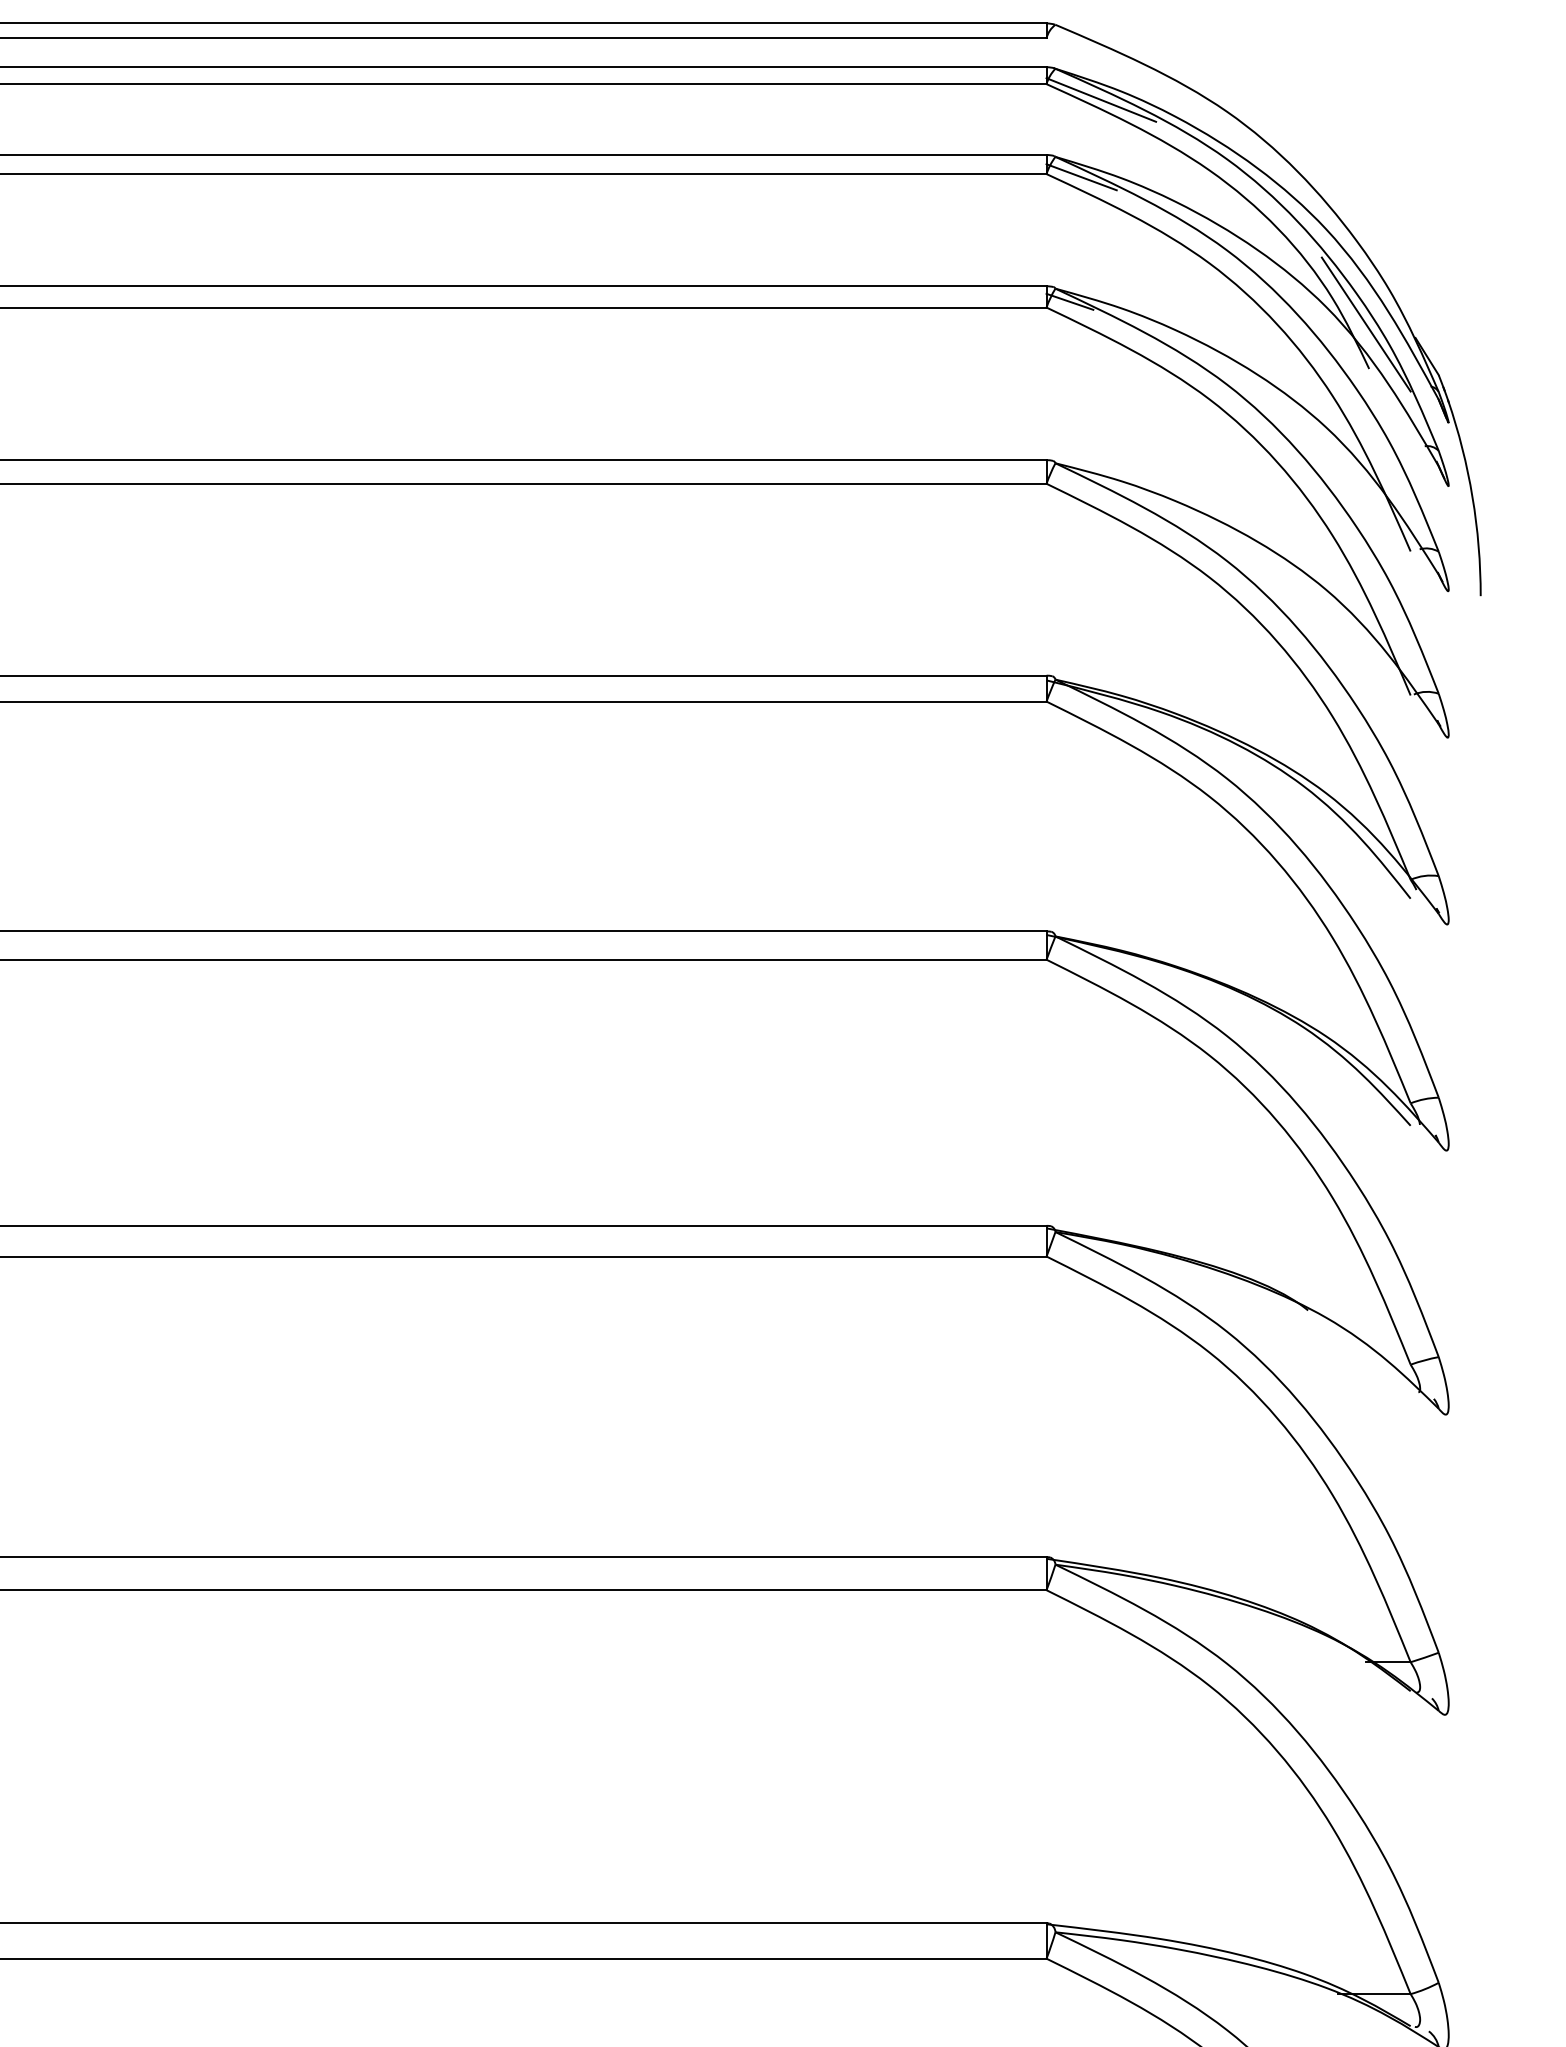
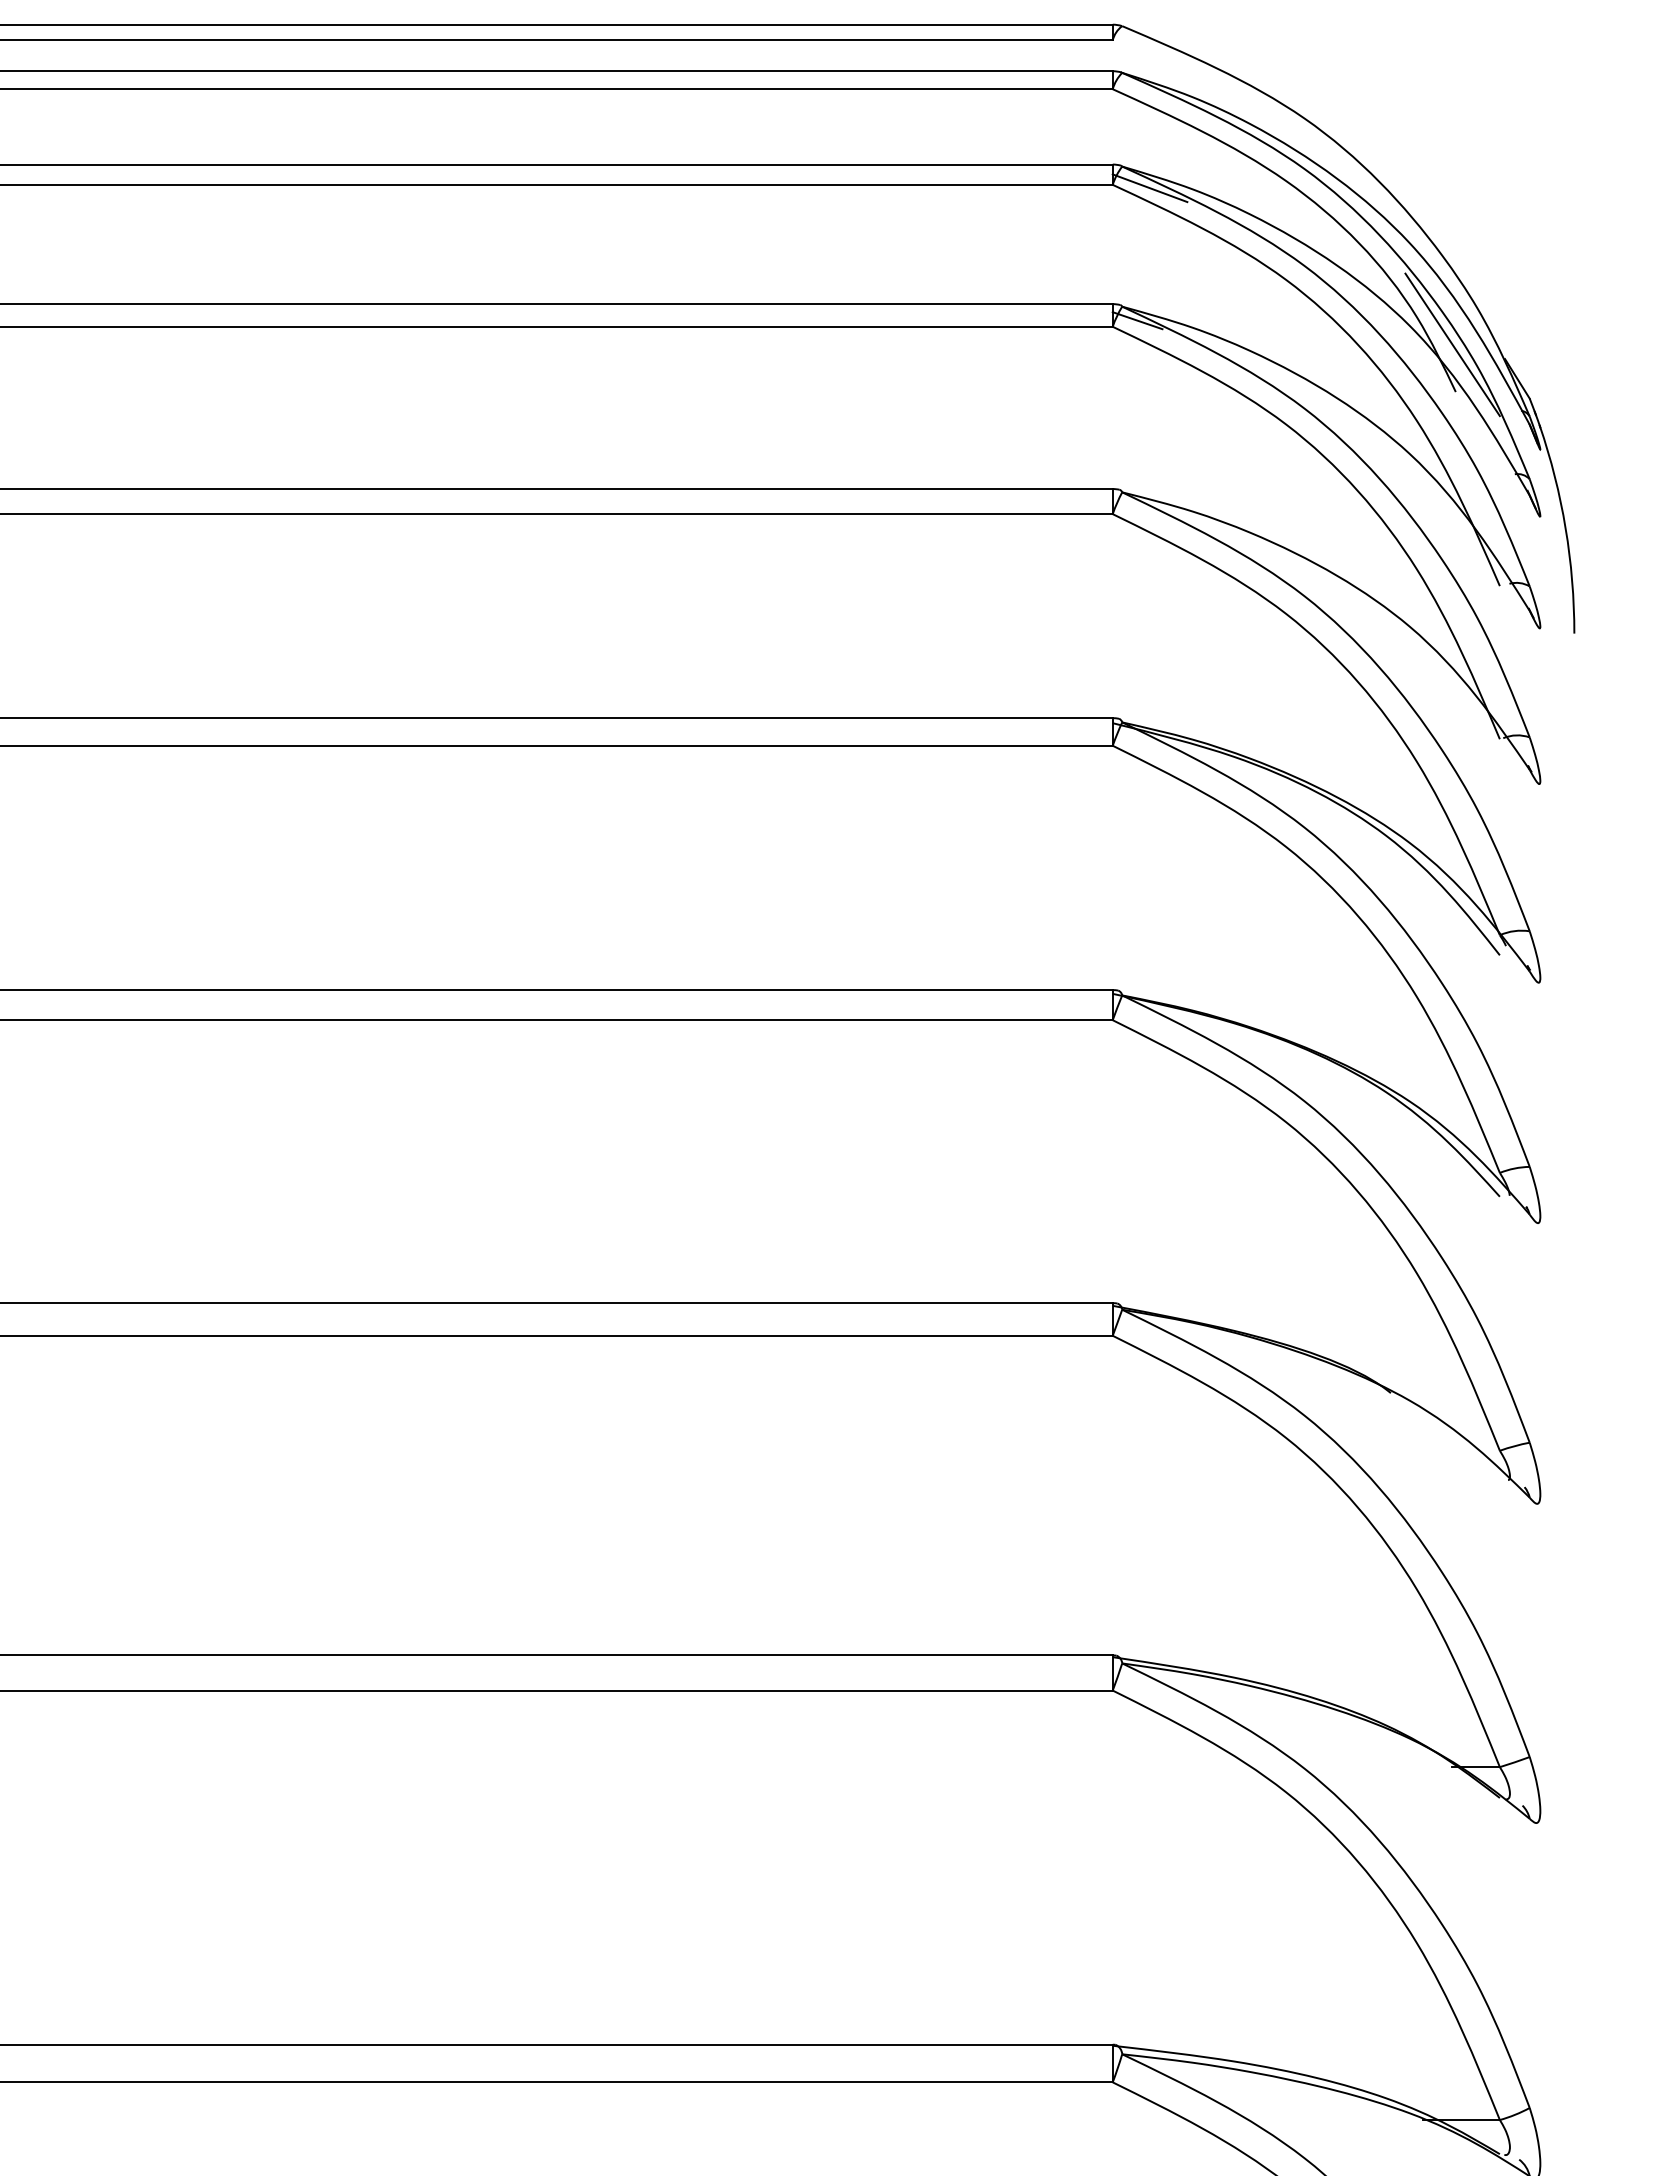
line: (1100, 99) -> (1170, 105), removed

